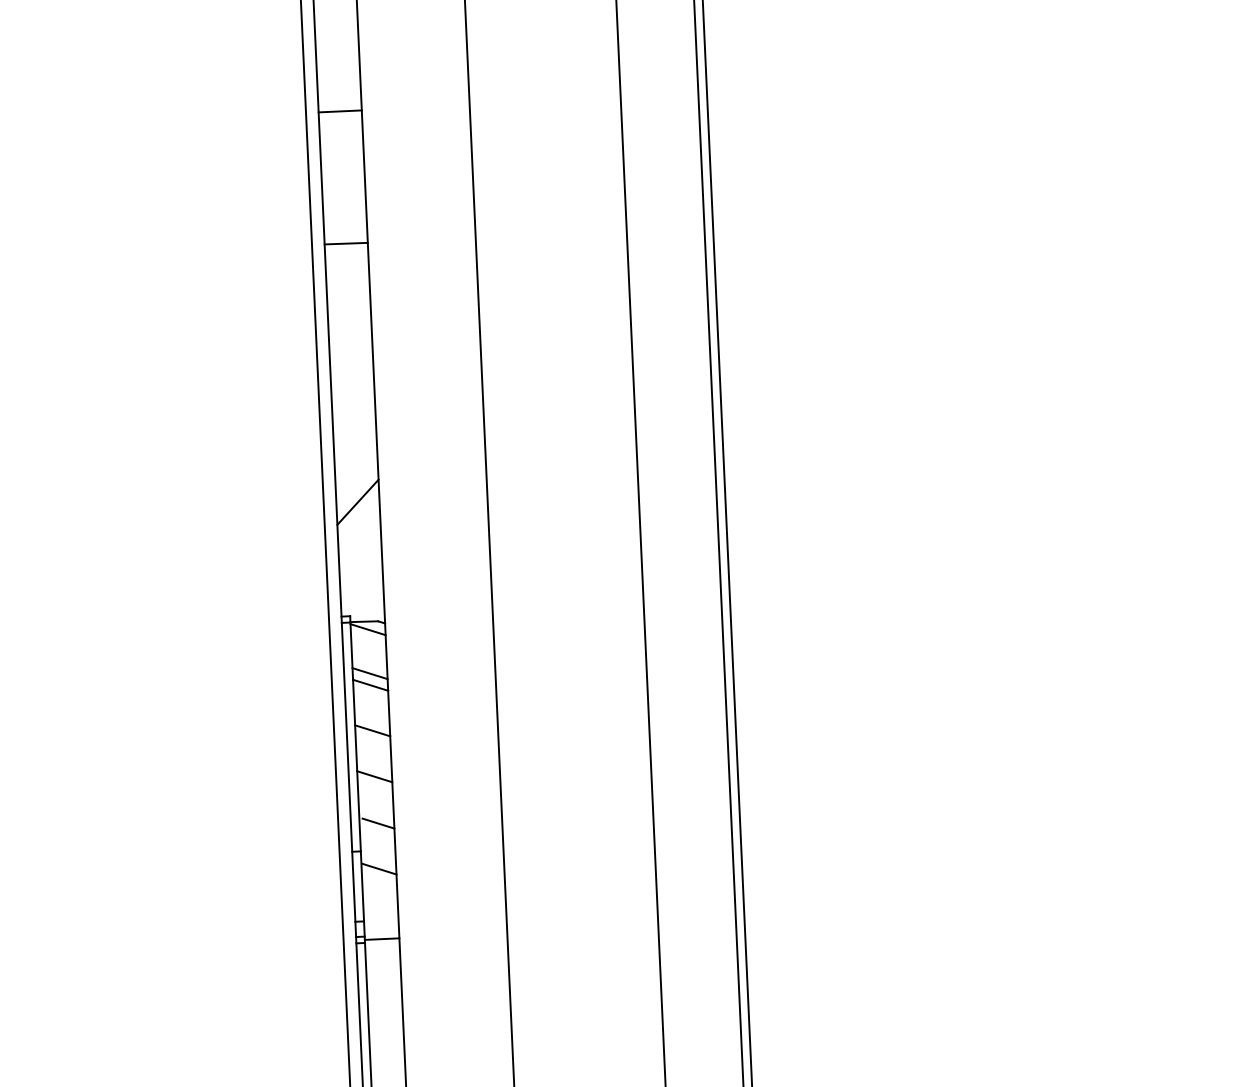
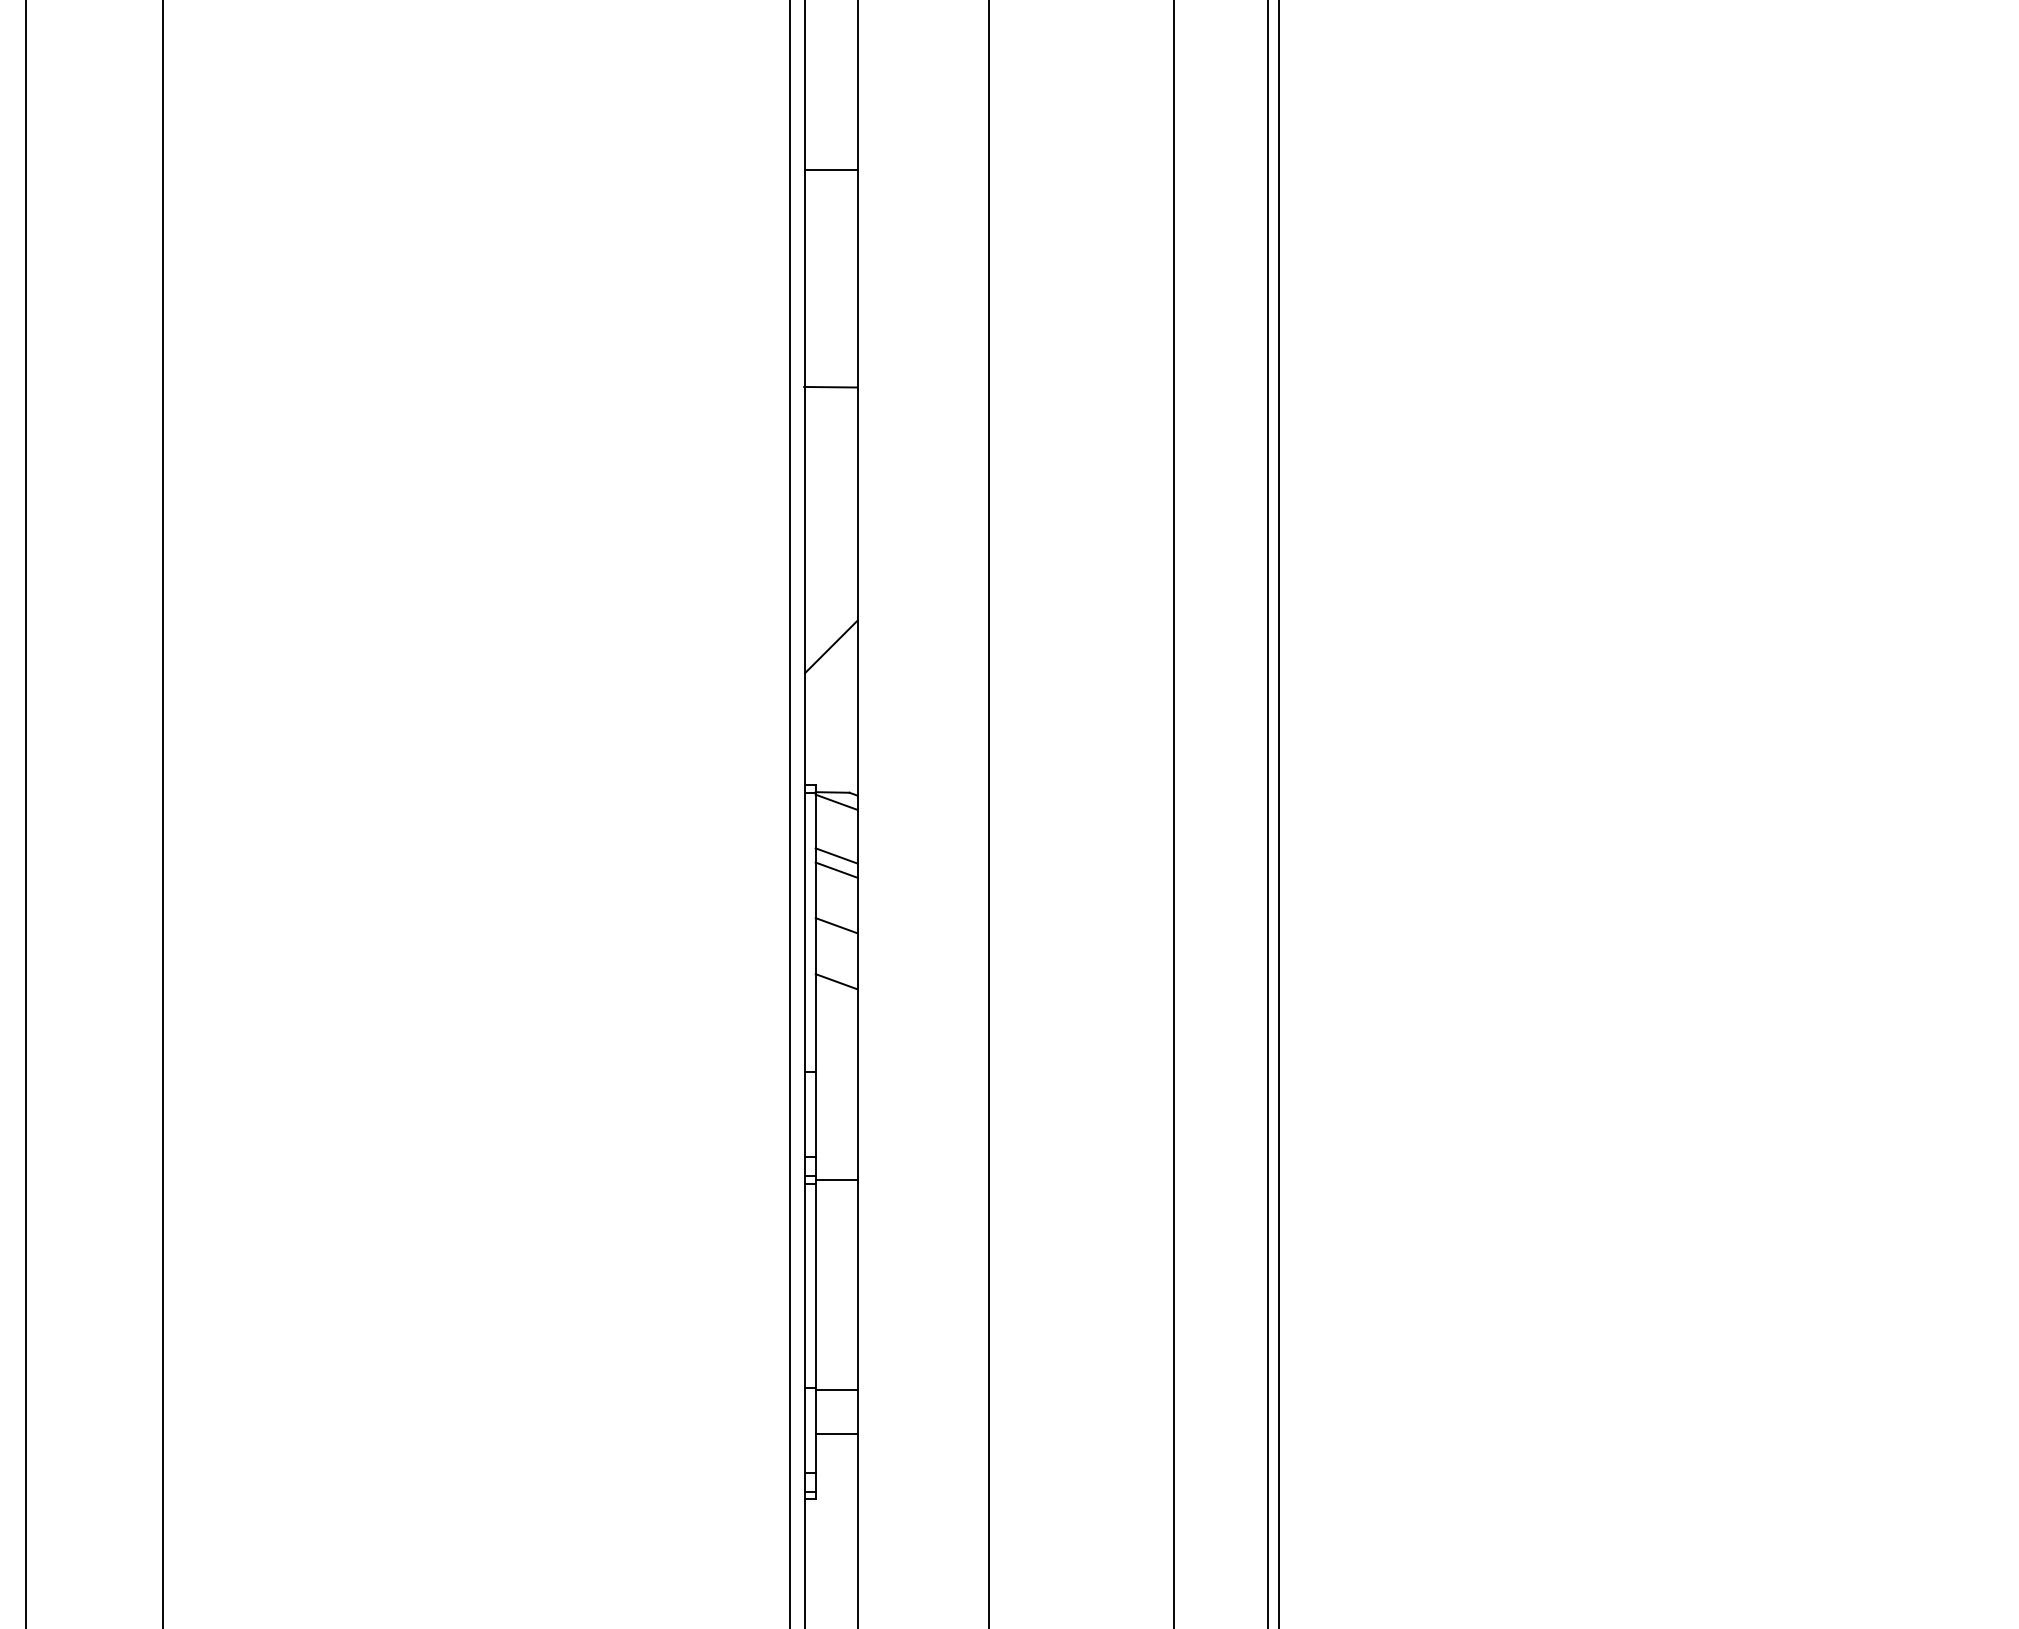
line: (346, 243) -> (830, 386), moved
line: (378, 823) -> (838, 1038), removed
line: (378, 869) -> (836, 1094), removed

